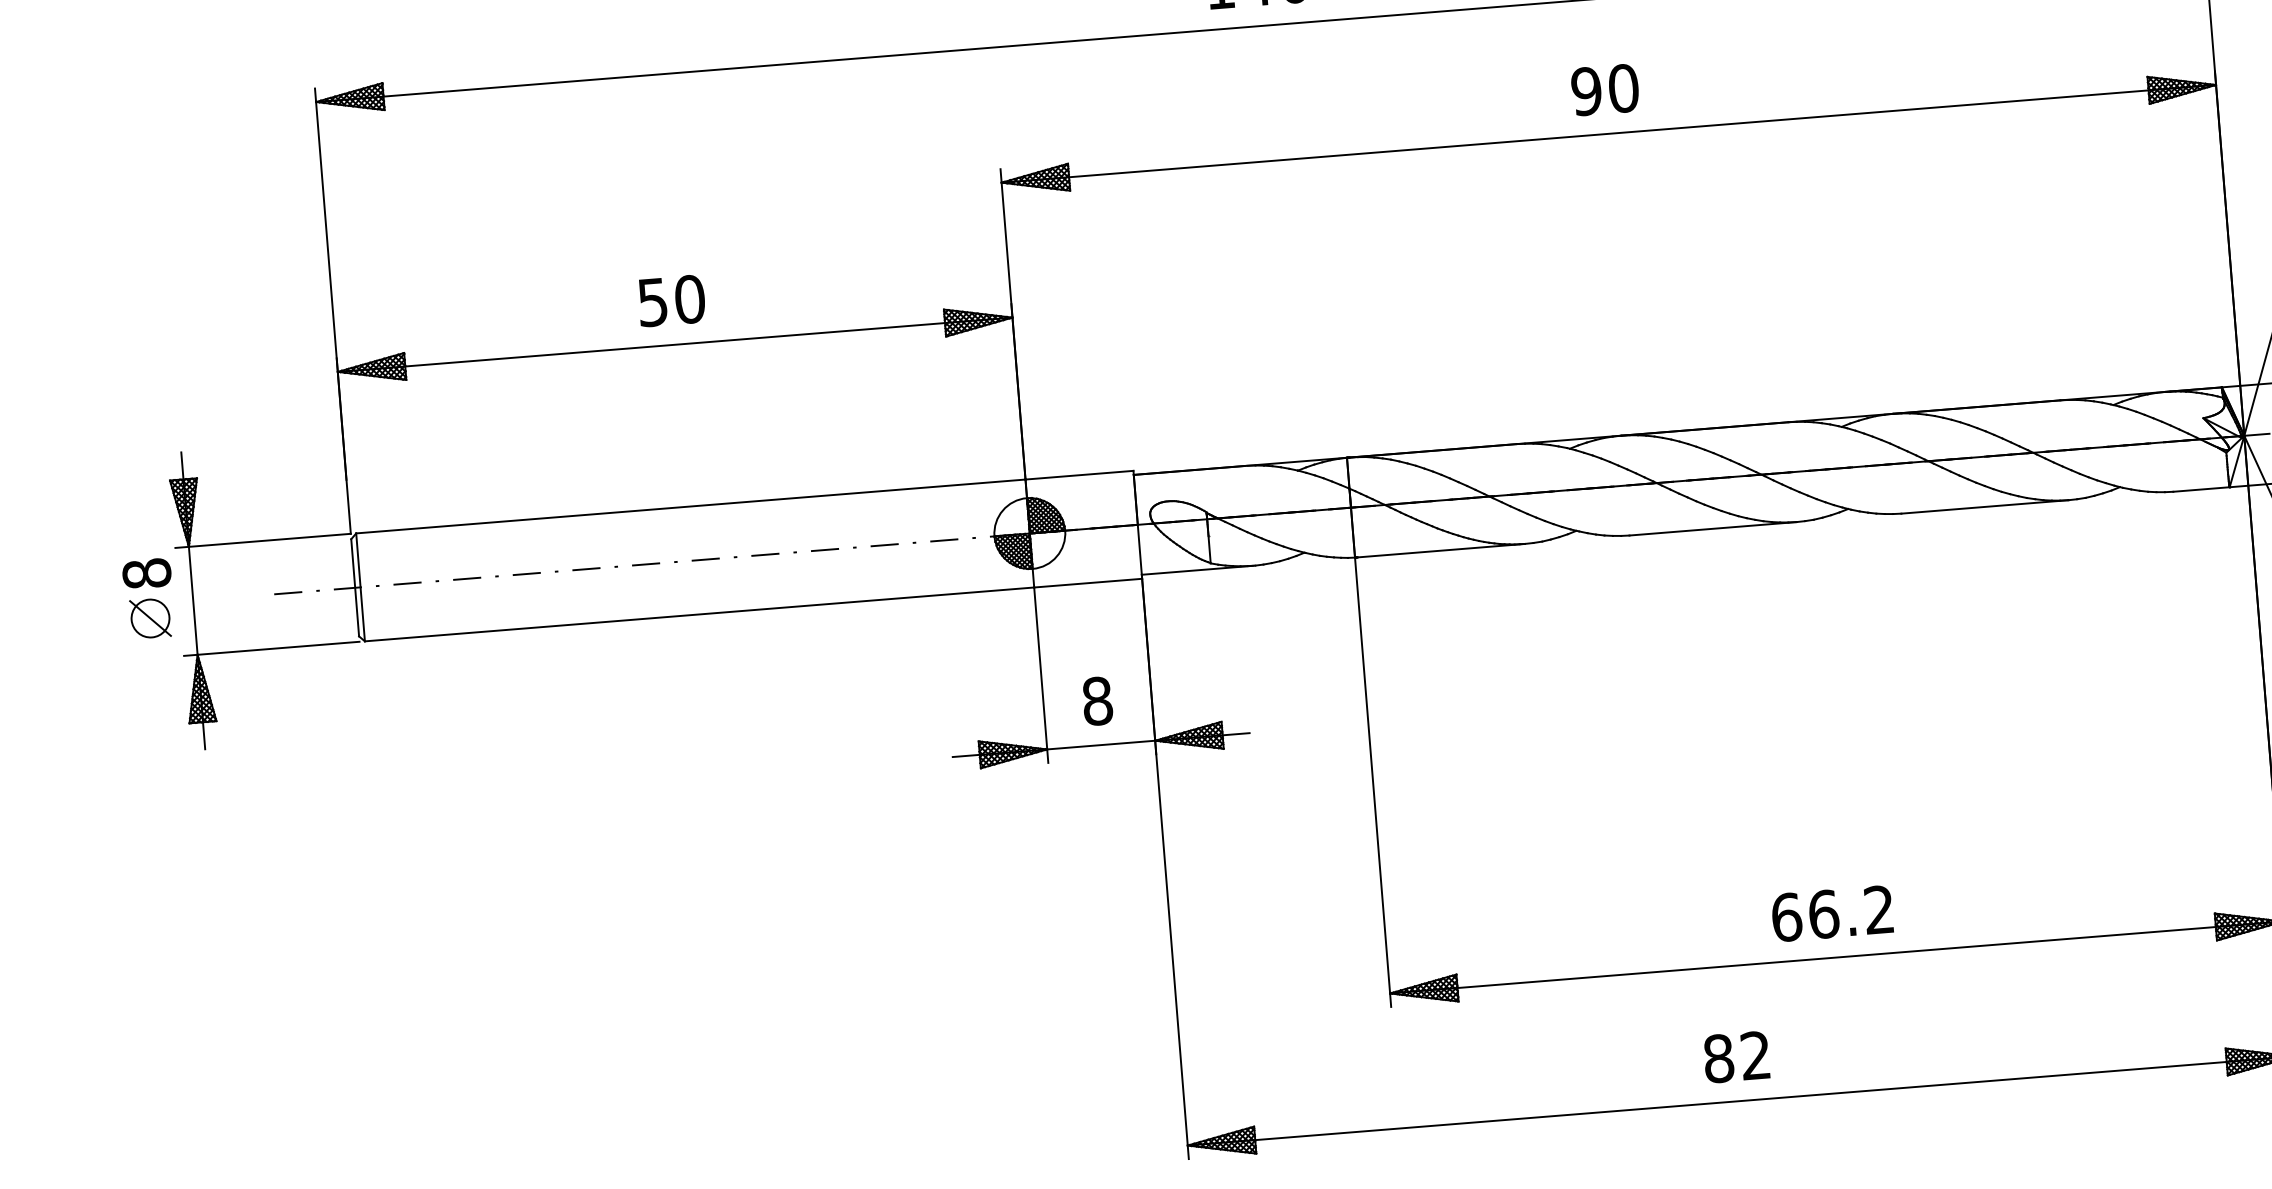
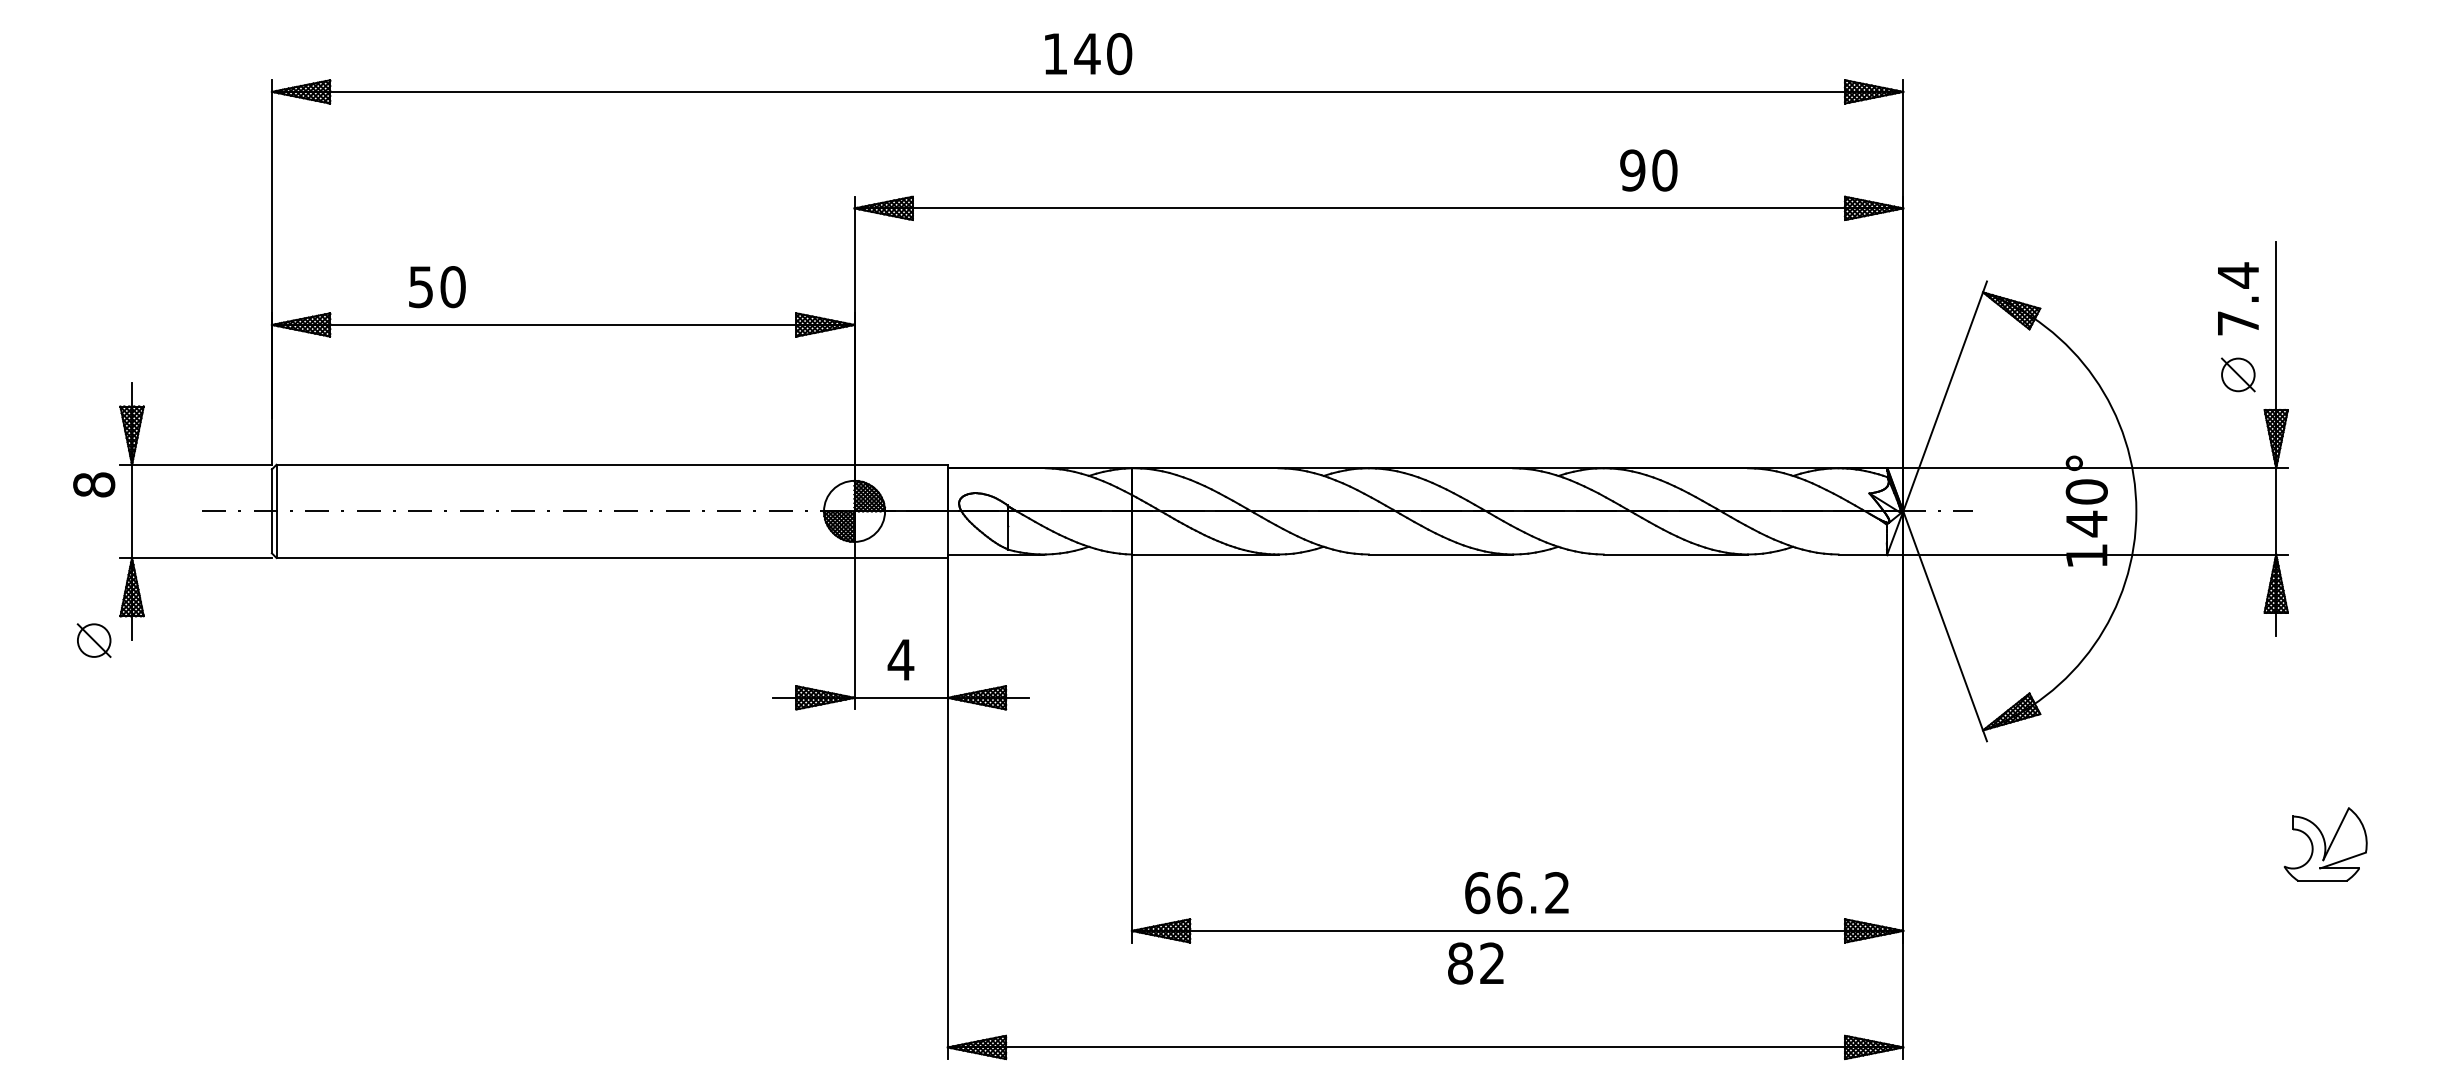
text: (1604, 89) -> (1648, 170), moved
text: (671, 301) -> (437, 287), moved
part: (149, 618) -> (93, 640), moved
text: (1096, 700) -> (900, 659), 8 -> 4
text: (1736, 1057) -> (1475, 963), moved

